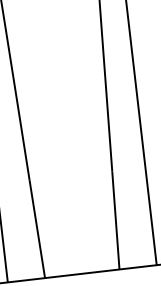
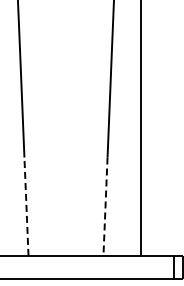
line: (115, 221) -> (105, 207), solid -> dashed
line: (37, 229) -> (26, 206), solid -> dashed

